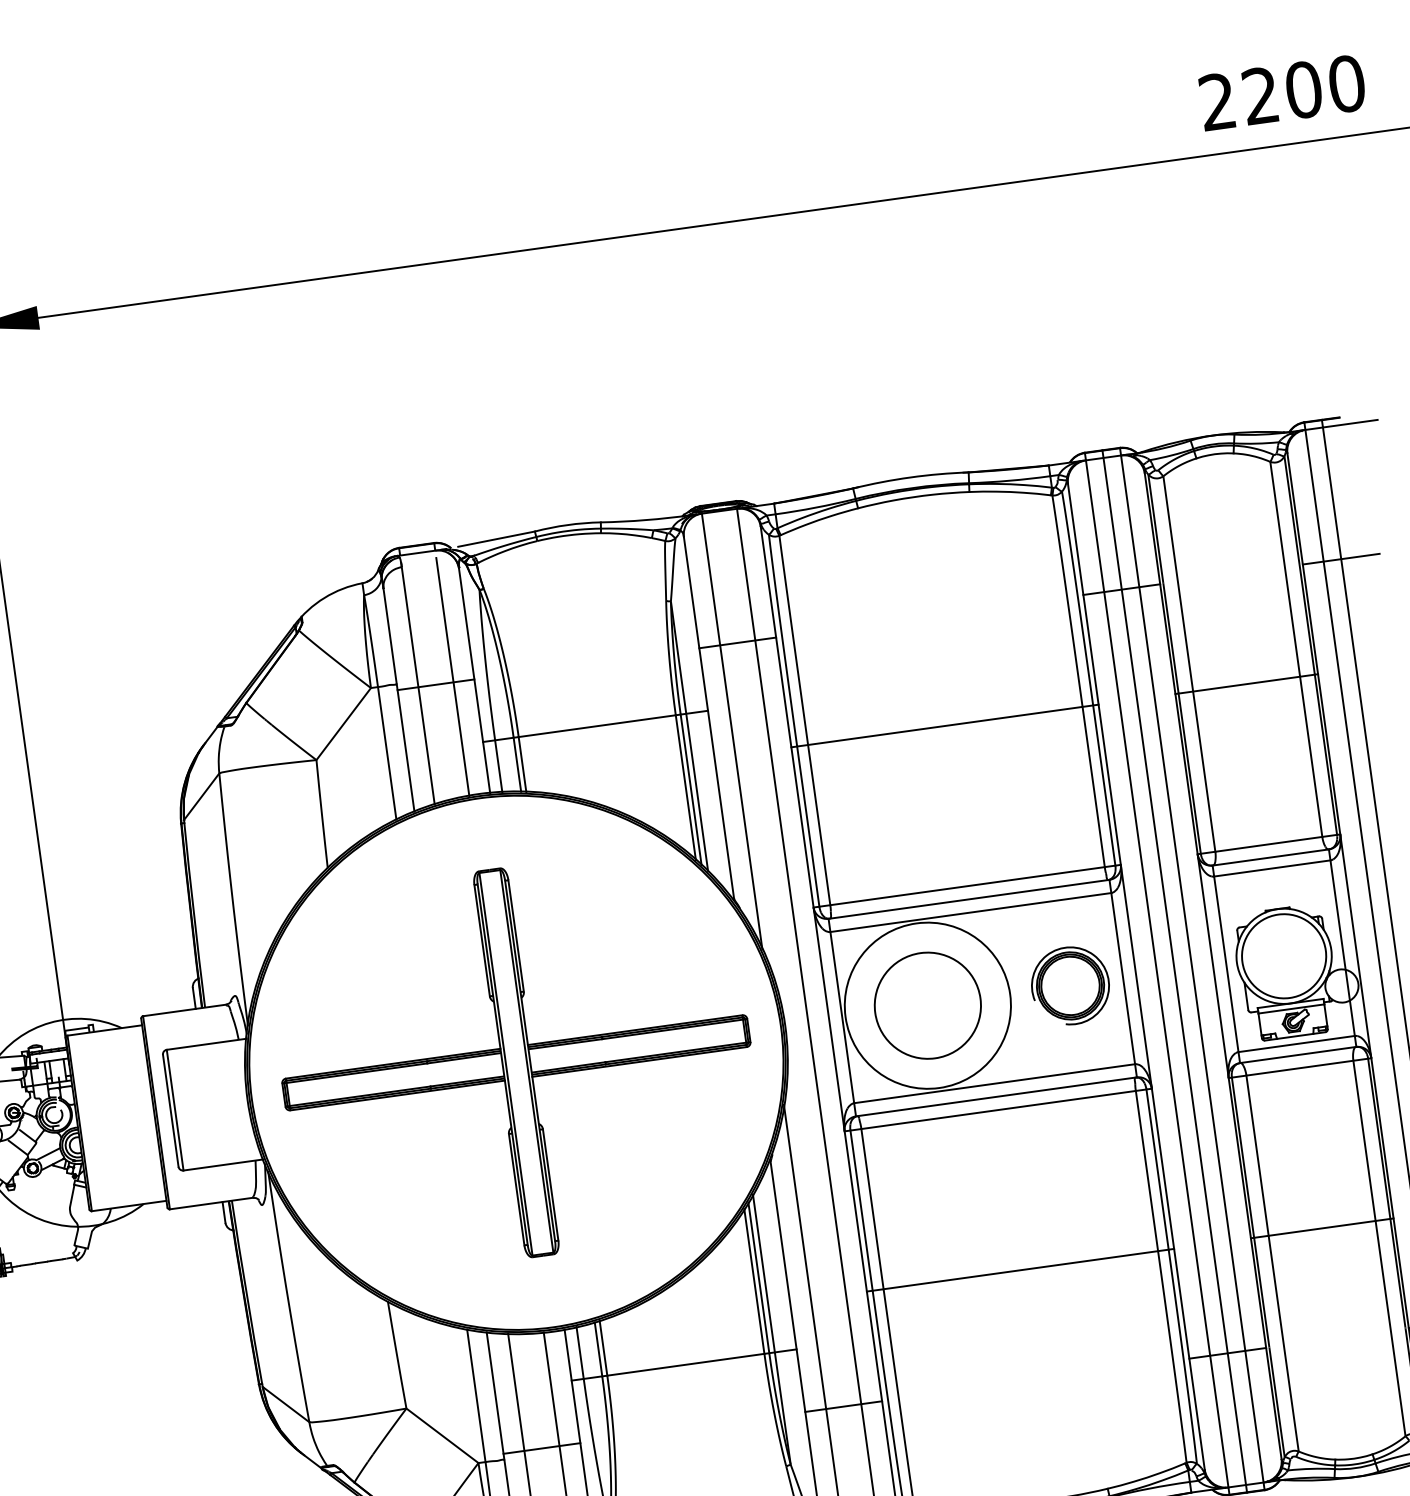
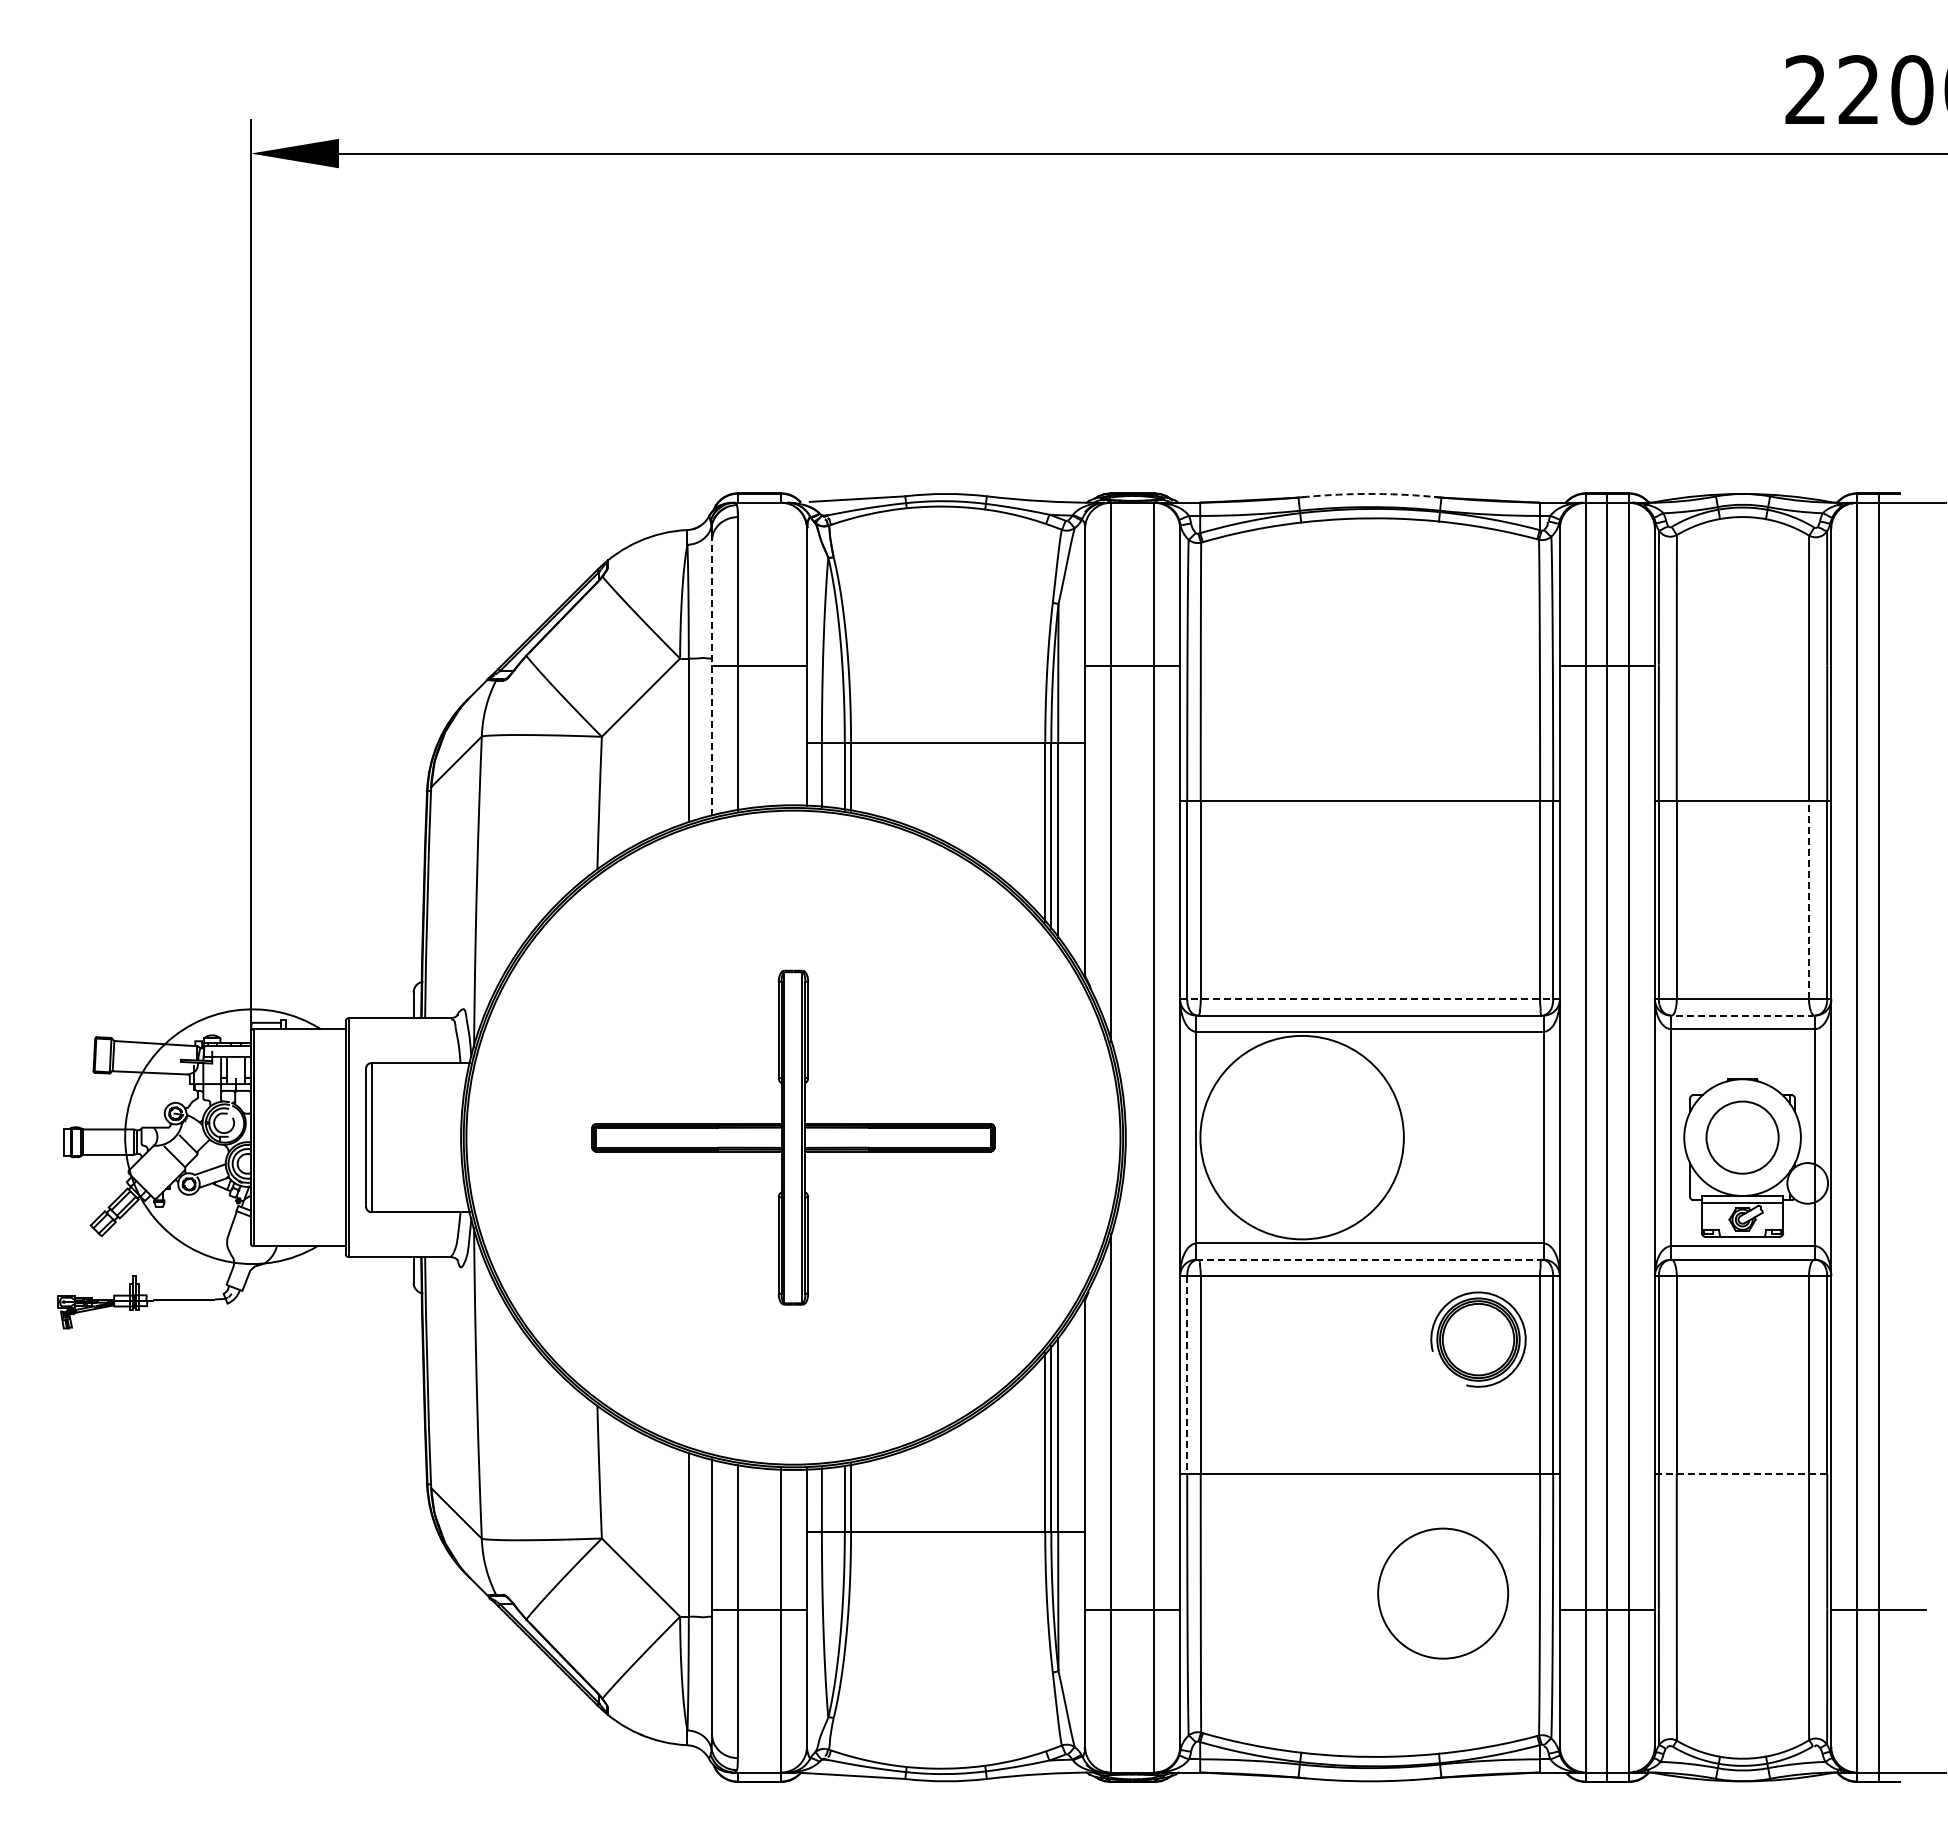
arc: (910, 477) -> (1369, 493), solid -> dashed
line: (1341, 559) -> (1878, 665), removed
line: (452, 676) -> (781, 658), removed
line: (399, 700) -> (712, 678), solid -> dashed
line: (1311, 756) -> (1809, 899), solid -> dashed
line: (1271, 857) -> (1743, 1015), solid -> dashed
line: (966, 886) -> (1369, 999), solid -> dashed
circle: (1284, 956) -> (1742, 1137), size x0.7
part: (1070, 985) -> (1478, 1339), moved
circle: (928, 1005) -> (1443, 1593), moved
part: (516, 1062) -> (793, 1137), size x0.7
line: (996, 1096) -> (1369, 1259), solid -> dashed
line: (861, 1210) -> (1187, 1375), solid -> dashed
line: (1322, 1228) -> (1743, 1474), solid -> dashed

